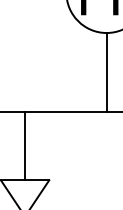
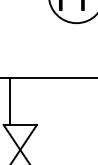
line: (106, 72) -> (76, 50), removed
line: (25, 144) -> (10, 100), moved

